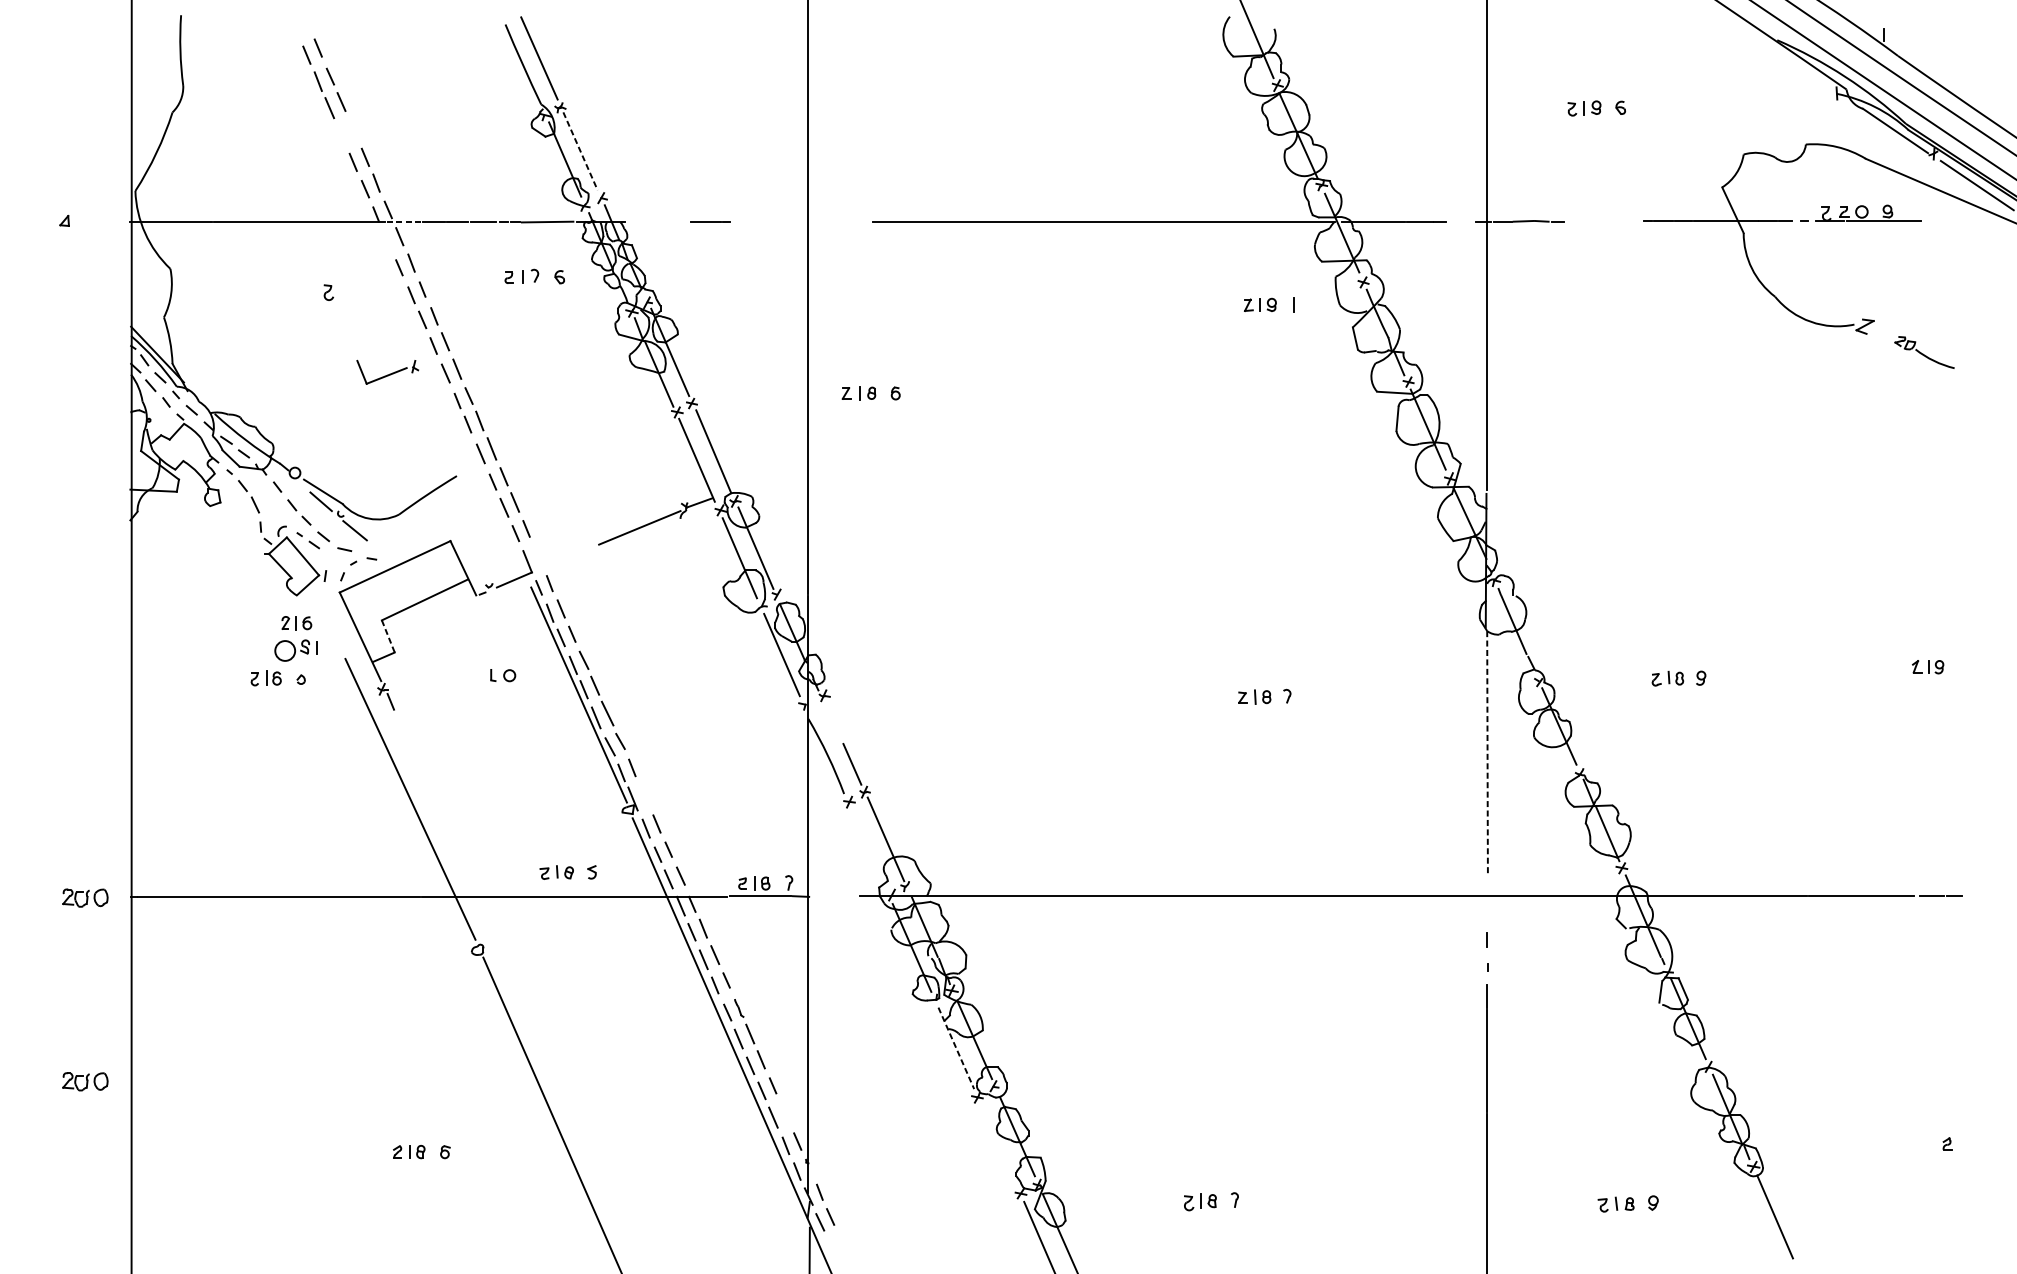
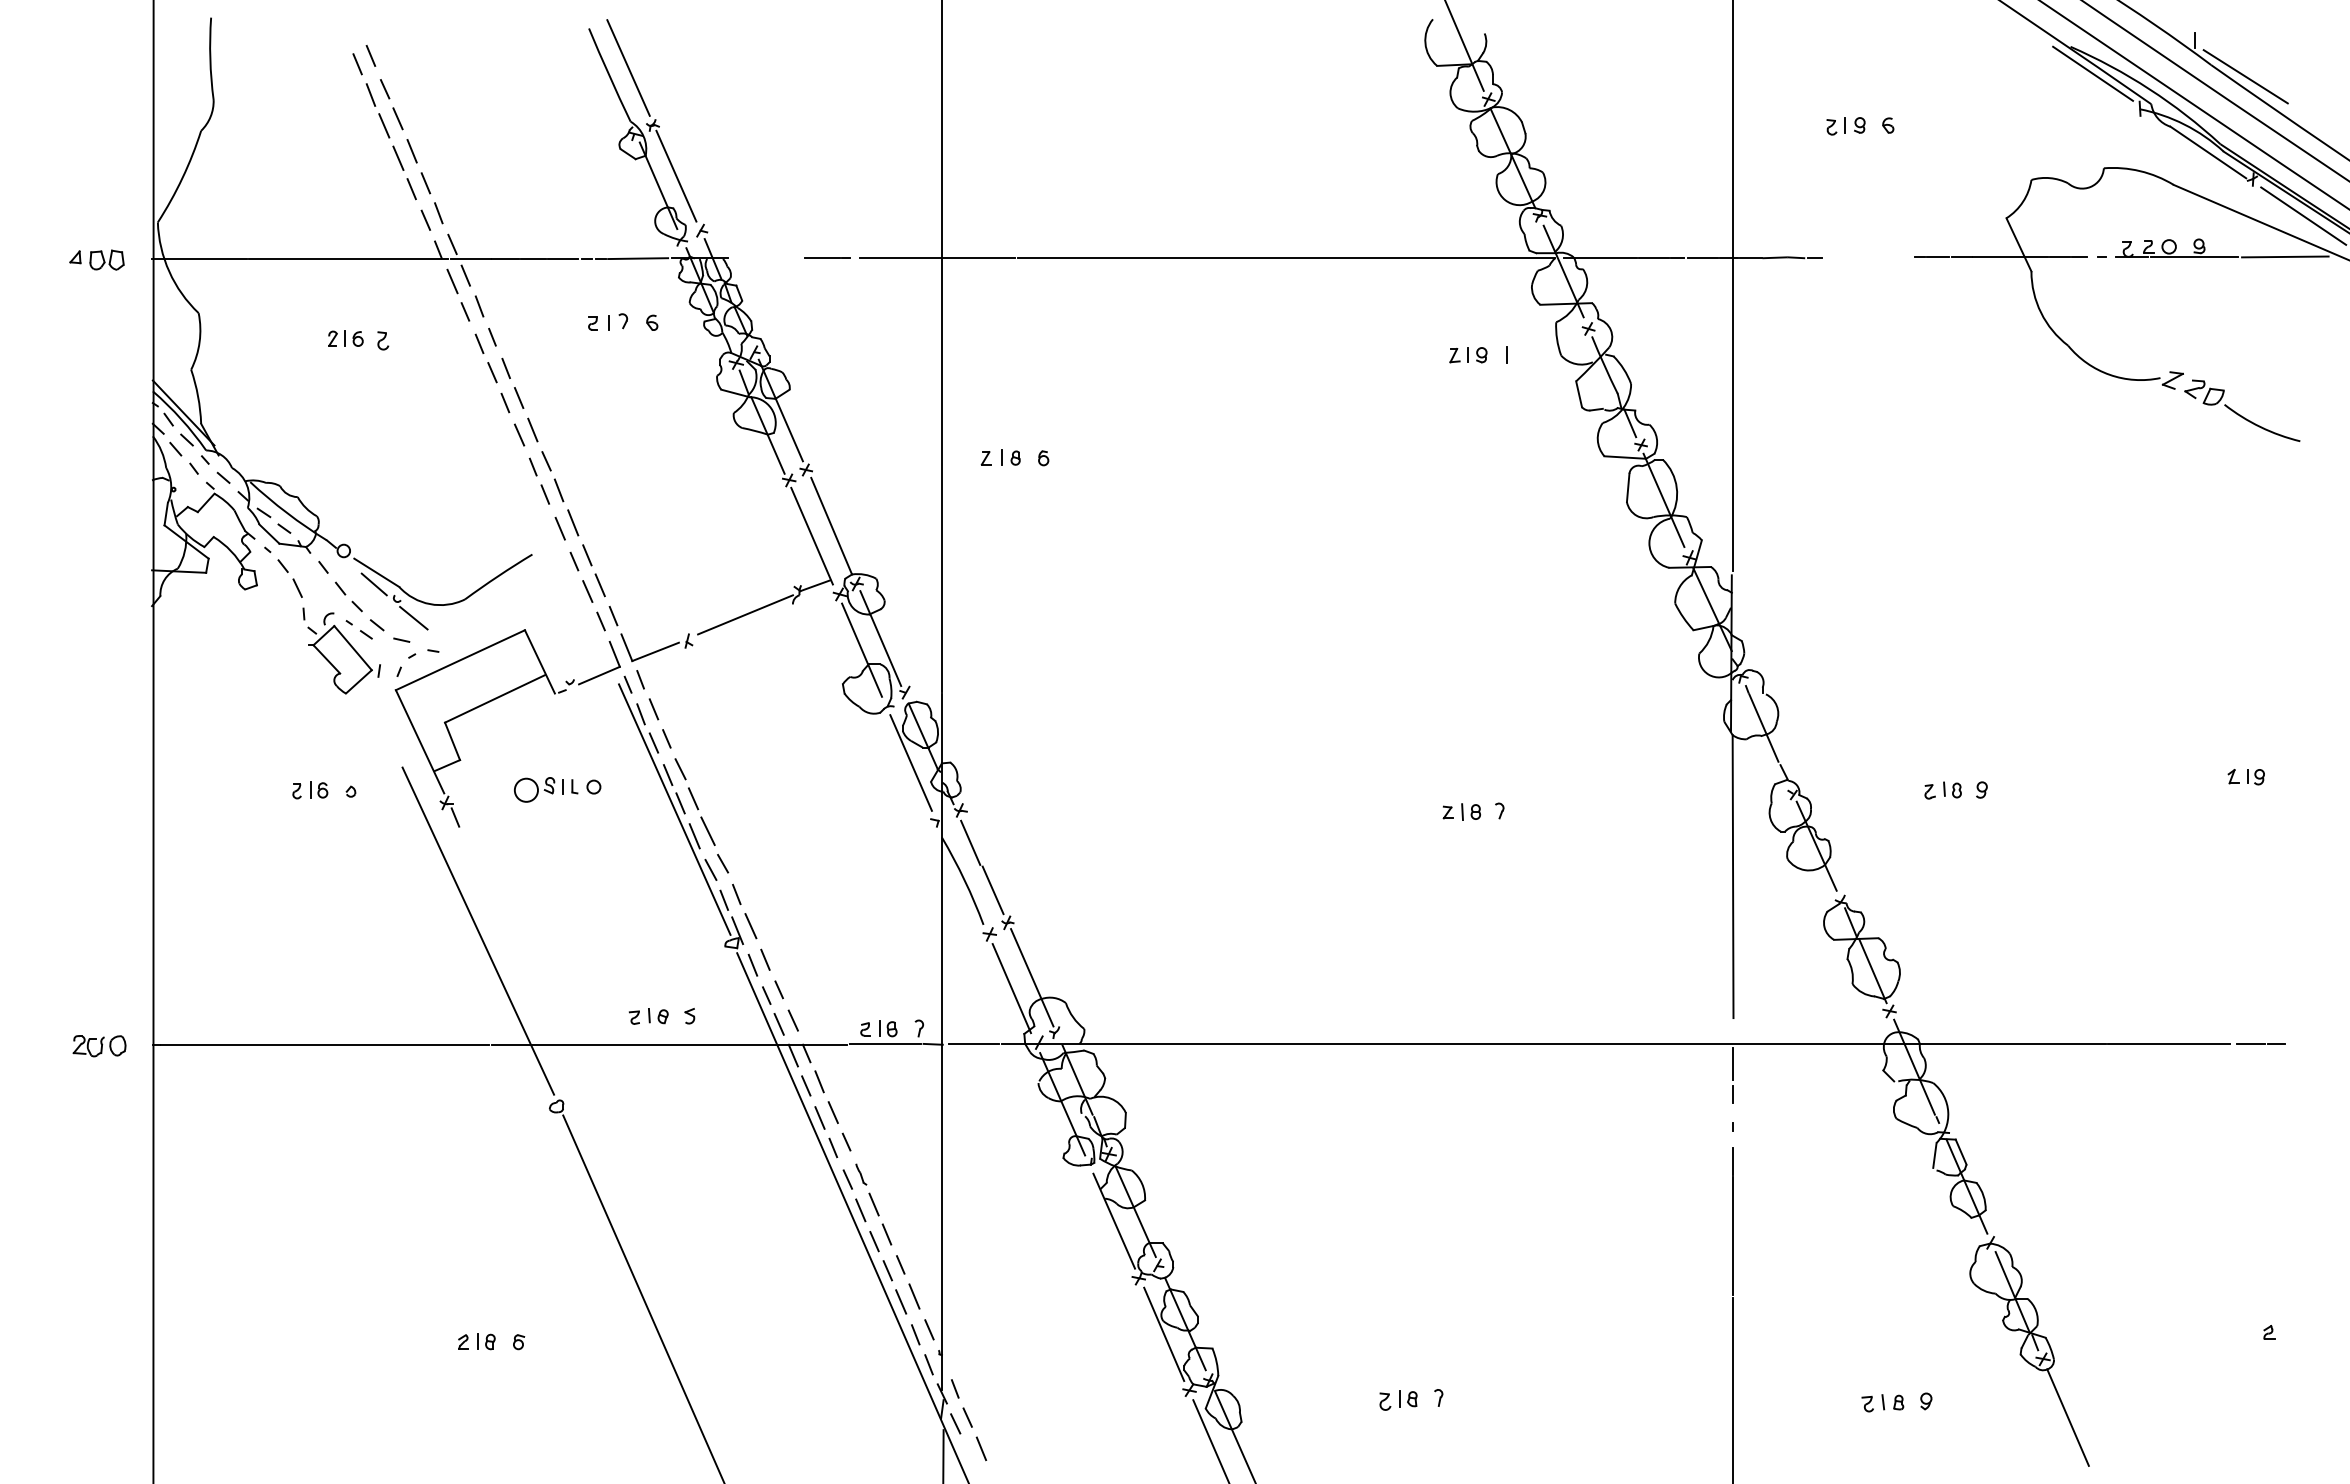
line: (1796, 63) -> (2093, 73), added
line: (1927, 65) -> (2245, 76), added
line: (353, 130) -> (411, 151), added
line: (341, 135) -> (398, 157), added
line: (580, 151) -> (676, 176), dashed -> solid
line: (1961, 220) -> (2285, 256), added
line: (804, 221) -> (937, 258), added
line: (1461, 221) -> (1702, 258), added
part: (91, 222) -> (106, 259), added
line: (403, 222) -> (470, 259), dashed -> solid
line: (388, 241) -> (452, 281), added
part: (1924, 352) -> (2242, 410), size x1.67
part: (387, 372) -> (656, 647), moved
part: (296, 622) -> (345, 338), moved
line: (388, 636) -> (452, 741), dashed -> solid
part: (295, 650) -> (538, 789), moved
line: (832, 723) -> (970, 842), added
line: (1487, 753) -> (1733, 877), dashed -> solid
line: (644, 795) -> (750, 926), added
line: (868, 848) -> (1011, 988), added
line: (836, 895) -> (974, 1043), added
line: (1487, 912) -> (1732, 1063), added
line: (956, 1048) -> (1114, 1221), dashed -> solid
part: (85, 1082) -> (99, 1260), removed
line: (784, 1112) -> (914, 1296), added
line: (999, 1145) -> (1164, 1334), added
line: (842, 1243) -> (981, 1448), added

